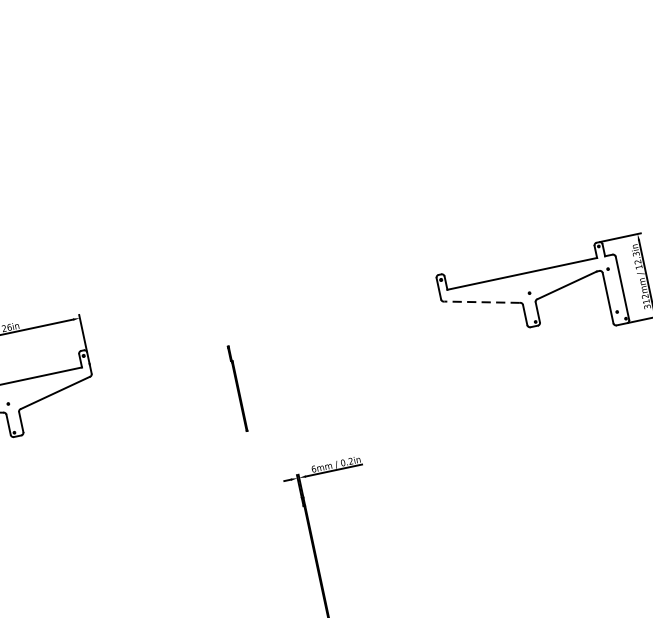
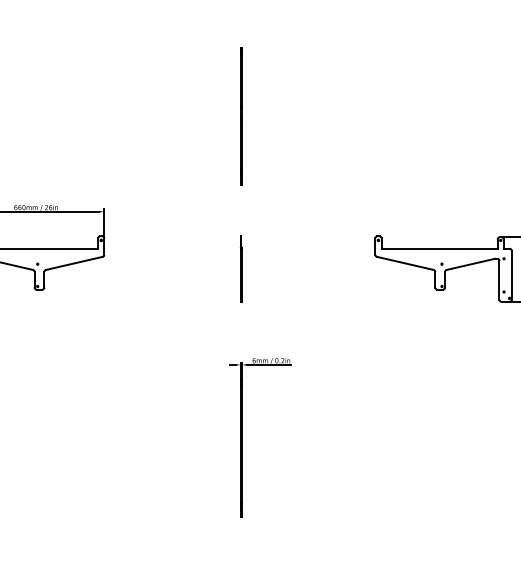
line: (230, 157) -> (241, 116), added
line: (482, 302) -> (405, 263), dashed -> solid
line: (236, 388) -> (240, 268), moved

